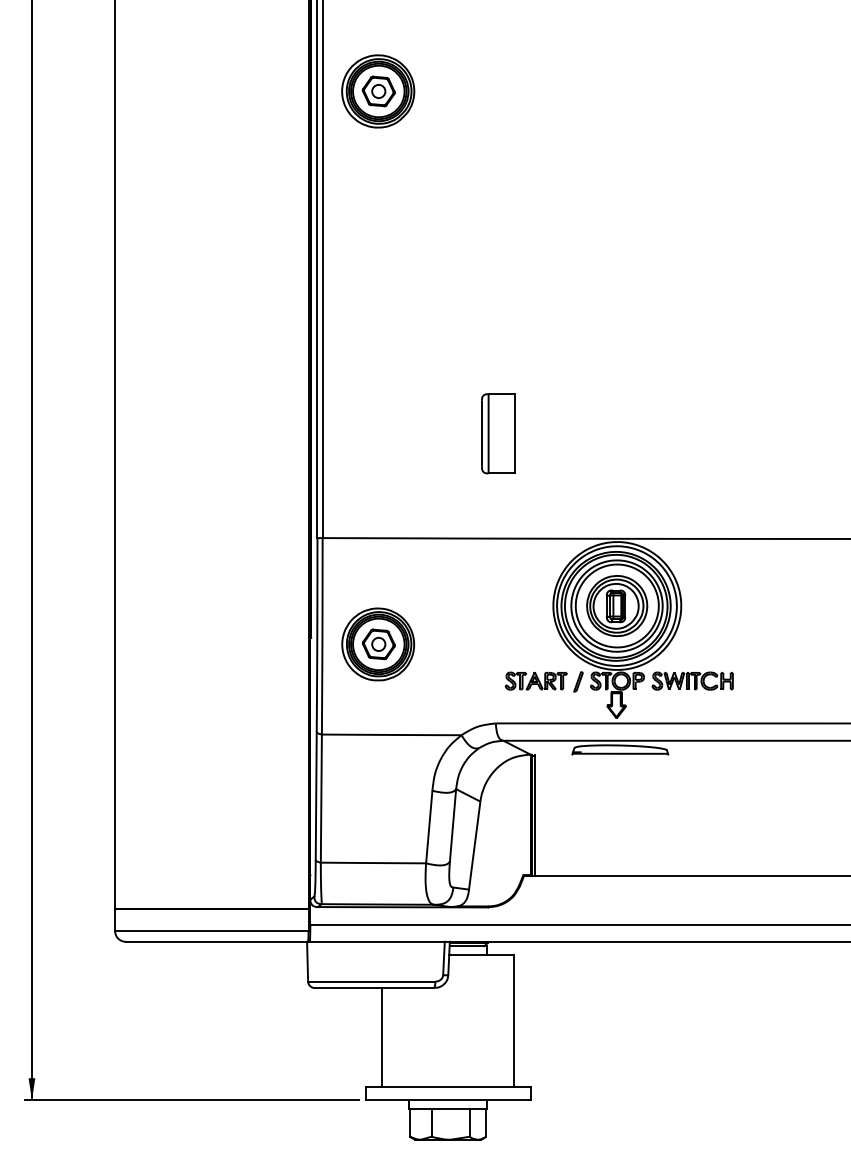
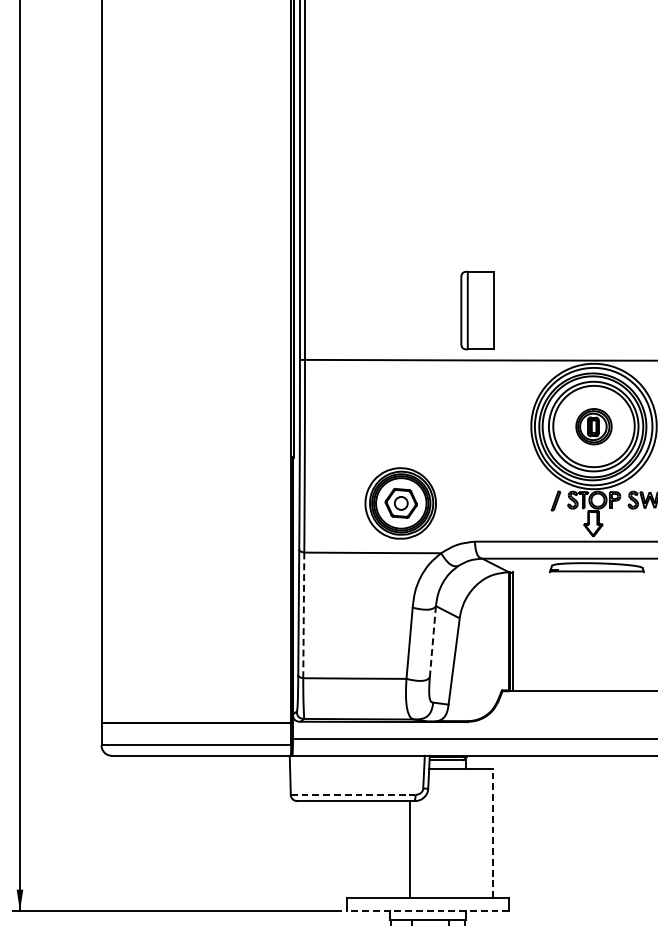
part: (498, 433) -> (477, 310), moved
part: (617, 606) -> (594, 426), size x0.6
part: (378, 644) -> (401, 503), moved
part: (535, 680) -> (513, 499), removed
line: (321, 799) -> (303, 616), solid -> dashed
line: (452, 825) -> (432, 641), solid -> dashed
line: (371, 981) -> (352, 794), solid -> dashed
line: (514, 1020) -> (493, 833), solid -> dashed
line: (382, 1037) -> (410, 849), moved
line: (448, 1100) -> (428, 911), solid -> dashed

